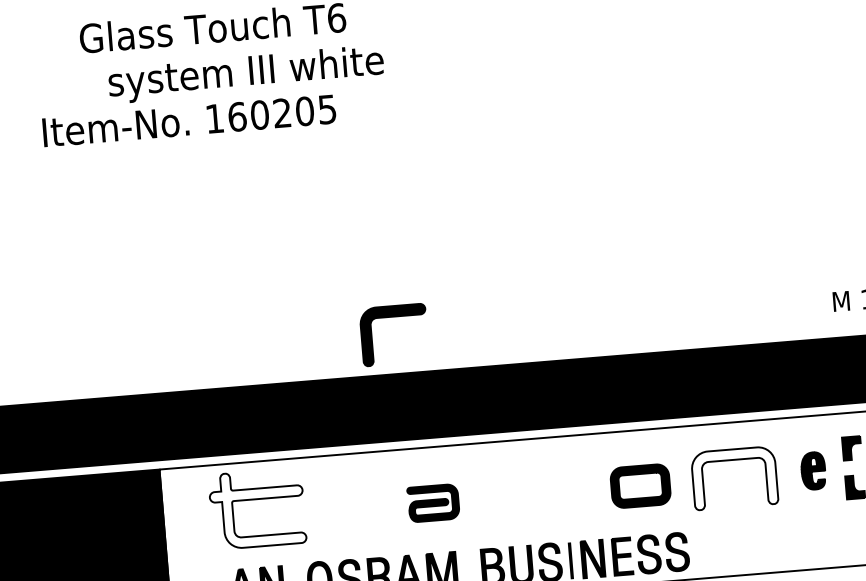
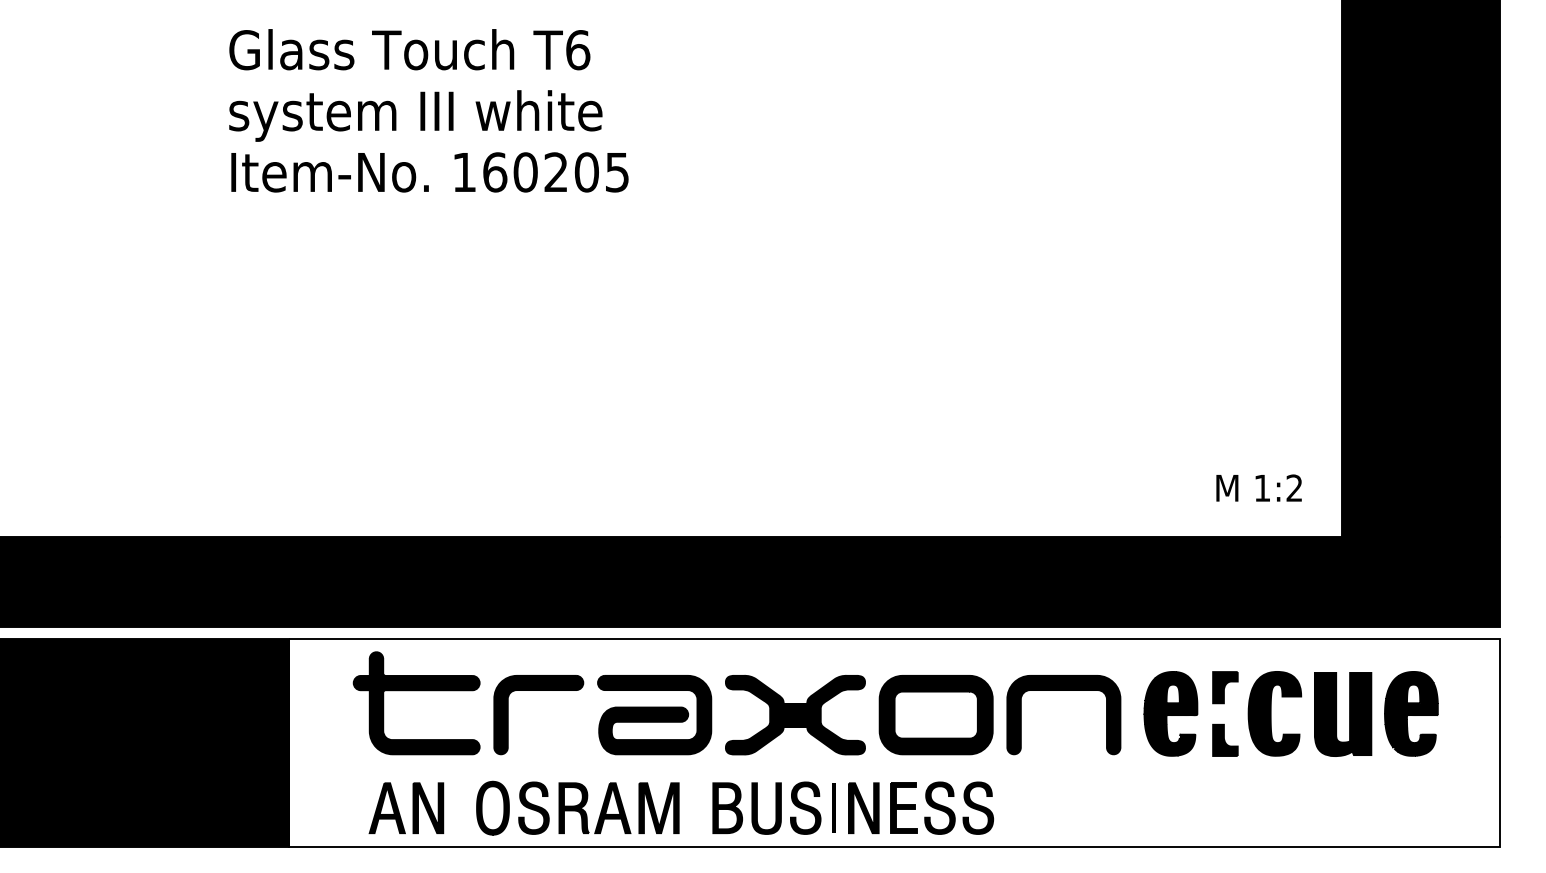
text: (246, 74) -> (415, 115), moved
text: (189, 120) -> (429, 172), moved
part: (392, 316) -> (538, 690), moved
part: (813, 470) -> (1170, 713), size x1.67
fill: (734, 477) -> (1063, 714), added
part: (640, 486) -> (935, 715), size x1.43
part: (537, 494) -> (795, 715), added
part: (433, 503) -> (654, 715), size x1.67
fill: (257, 509) -> (416, 703), added

